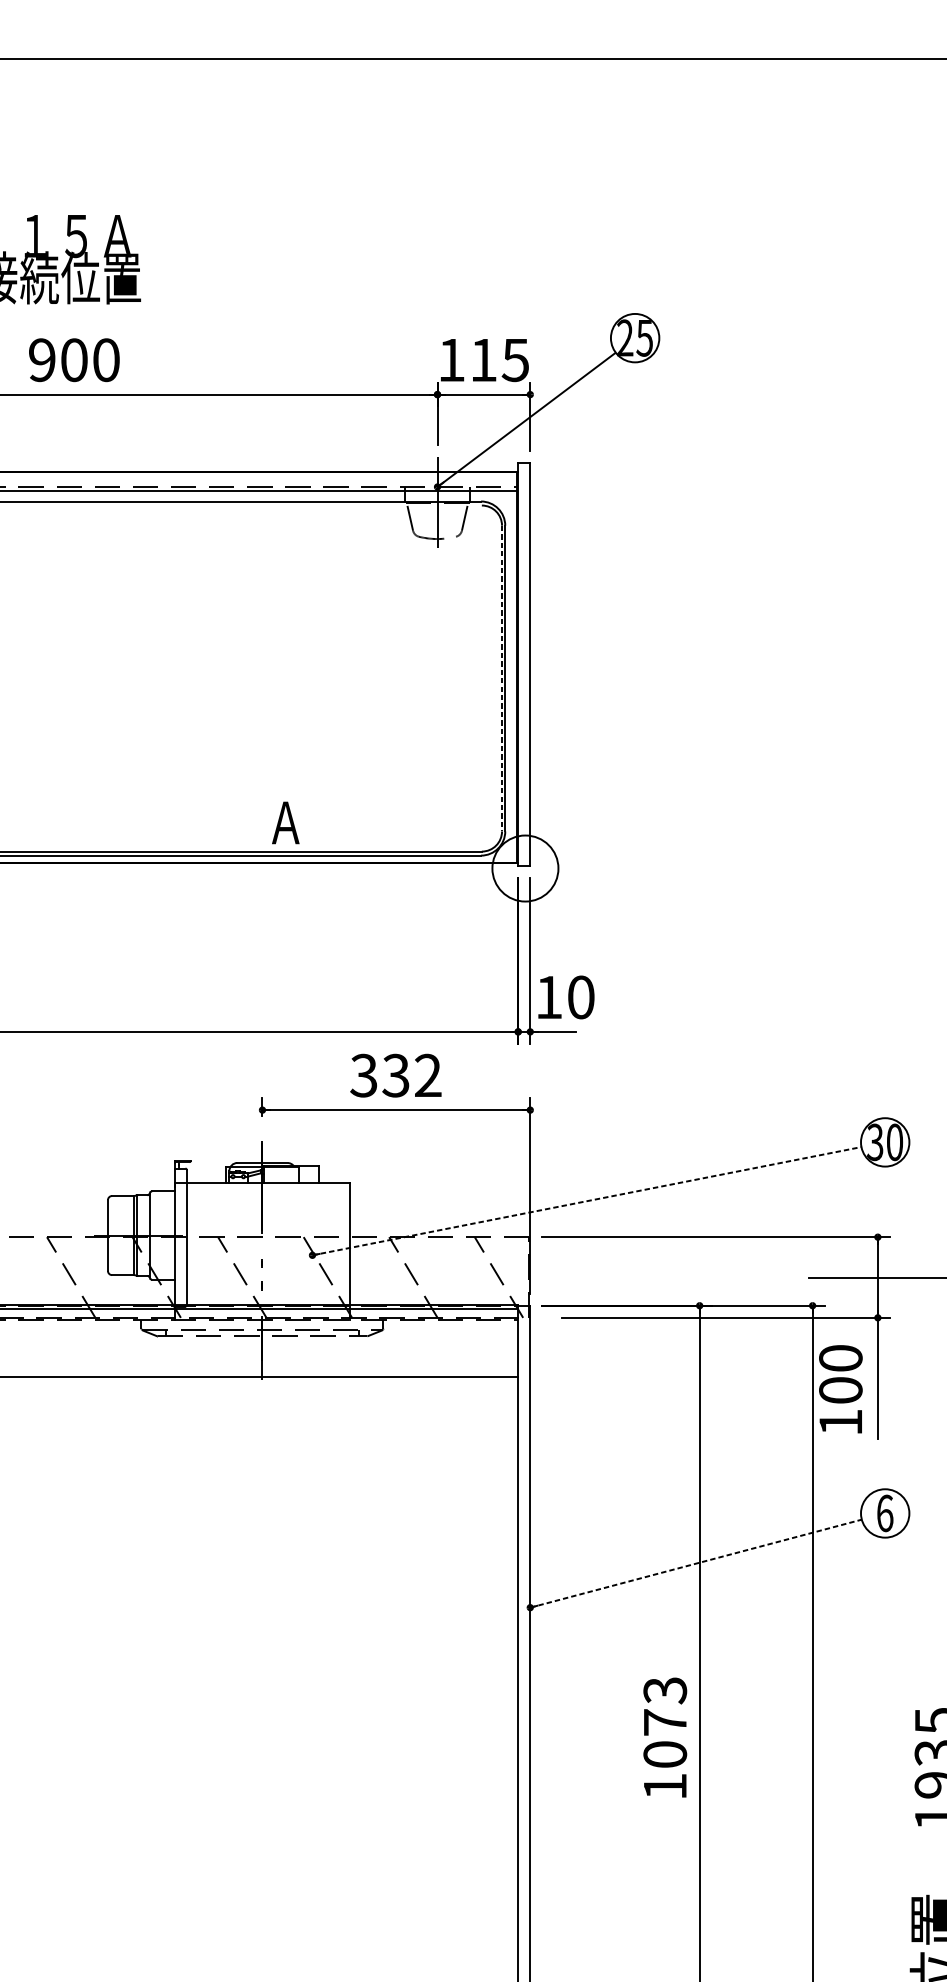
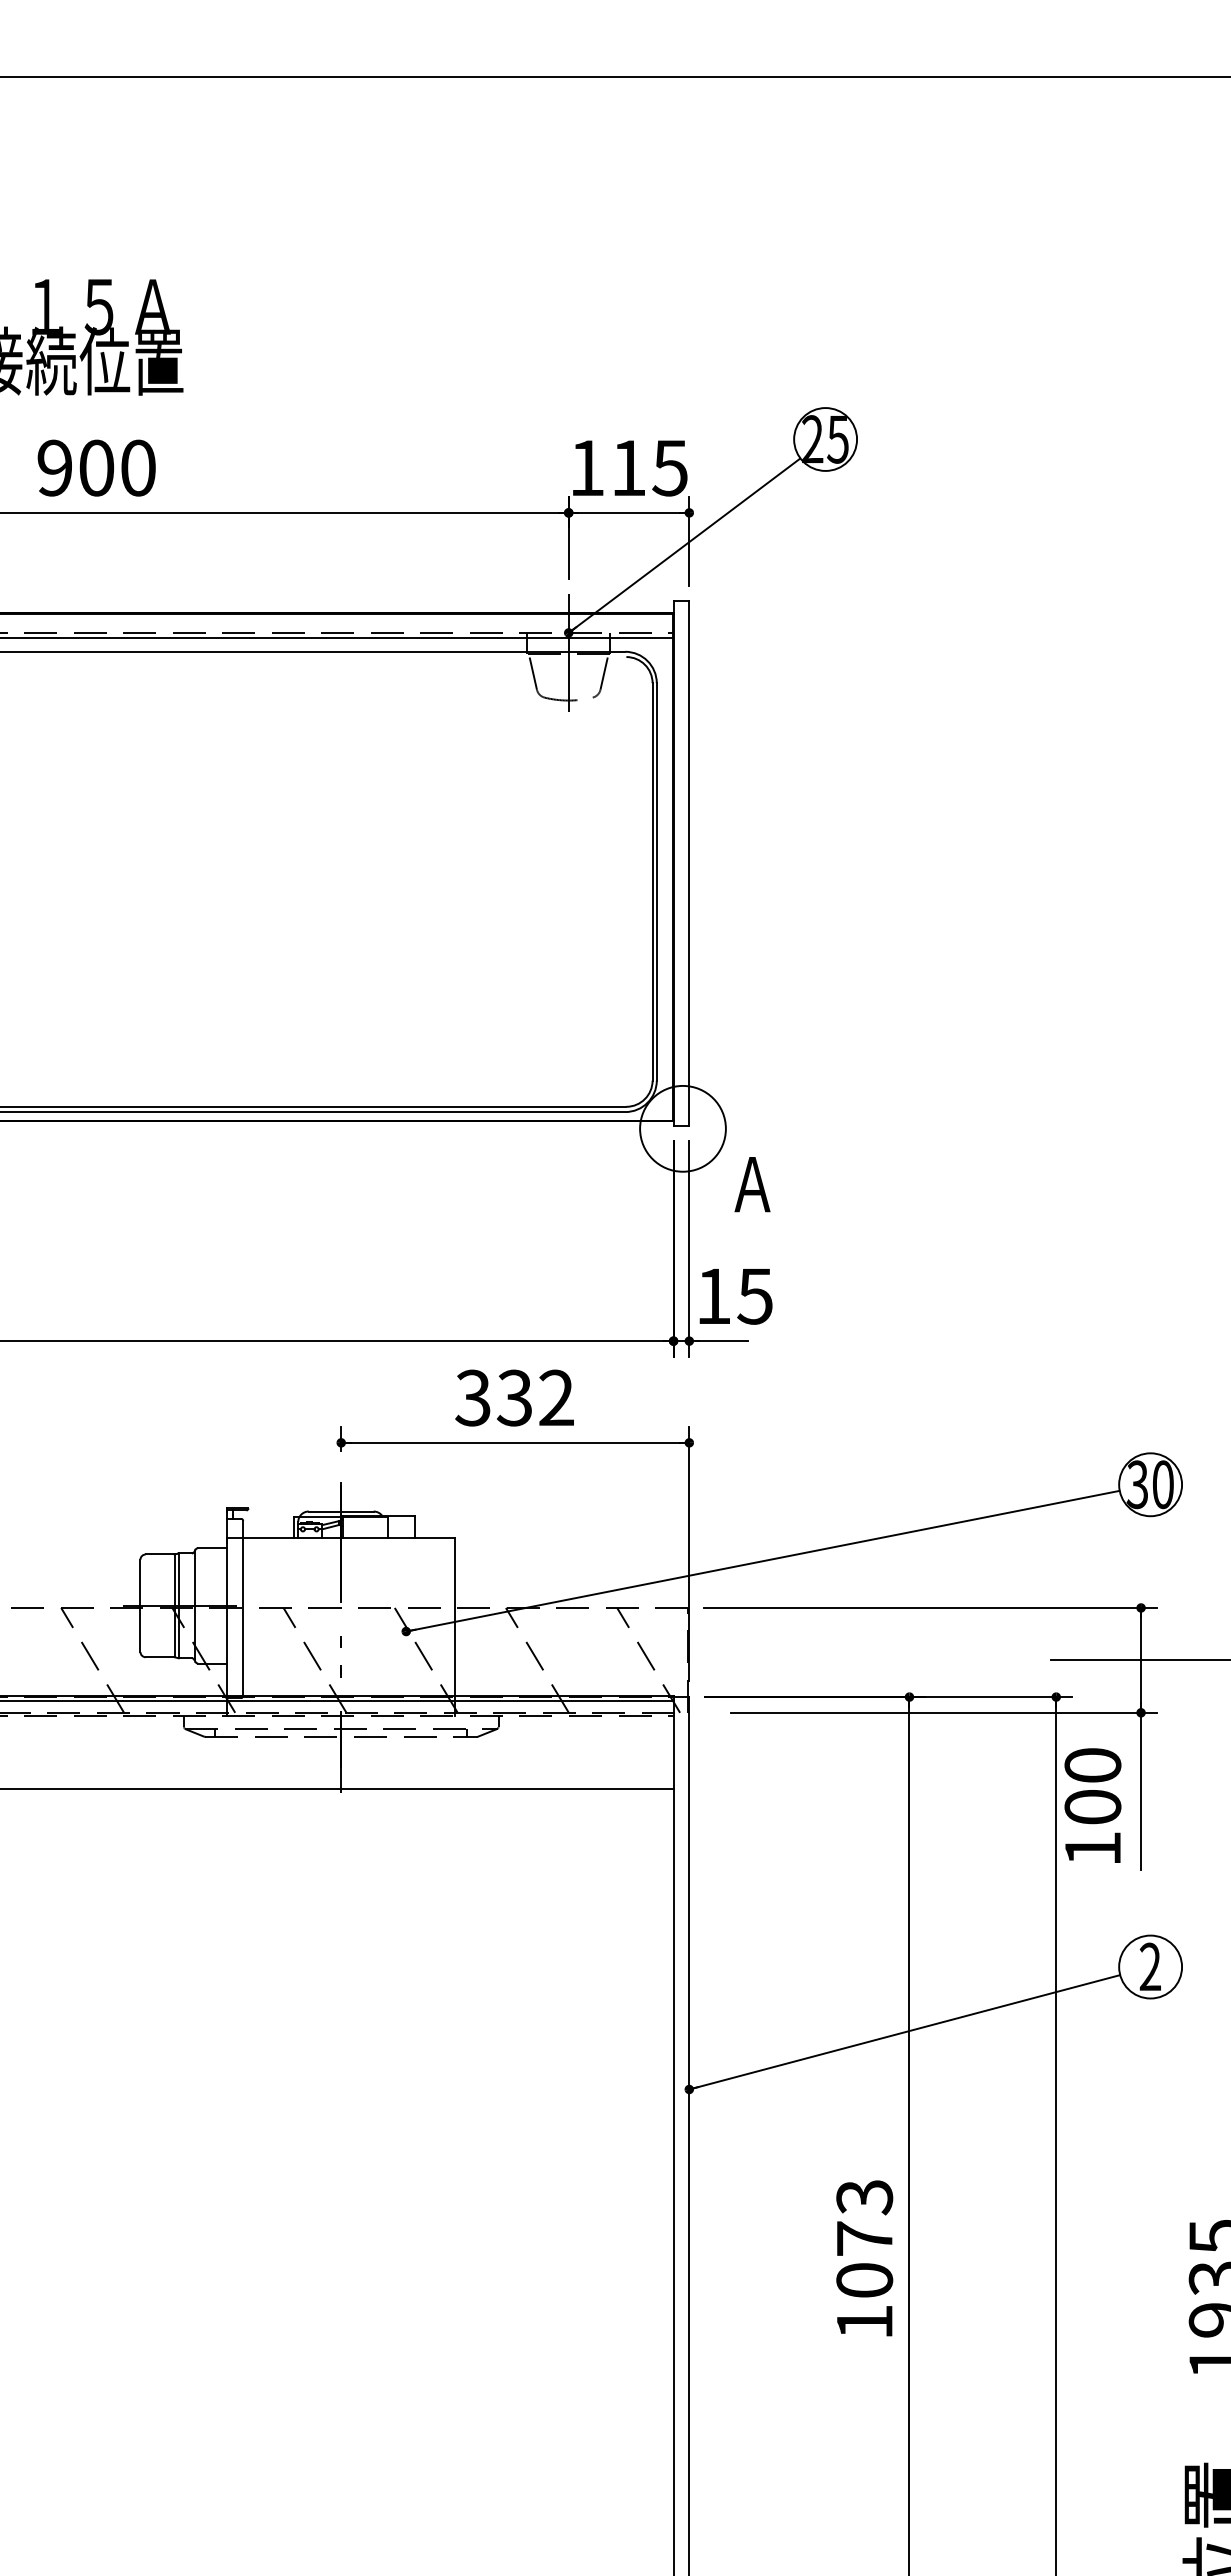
line: (501, 678) -> (652, 881), dashed -> solid
text: (285, 822) -> (752, 1184), moved
text: (580, 997) -> (754, 1296), 10 -> 15
line: (586, 1201) -> (762, 1561), dashed -> solid
text: (885, 1513) -> (1150, 1966), 6 -> 2
line: (695, 1563) -> (904, 2032), dashed -> solid

